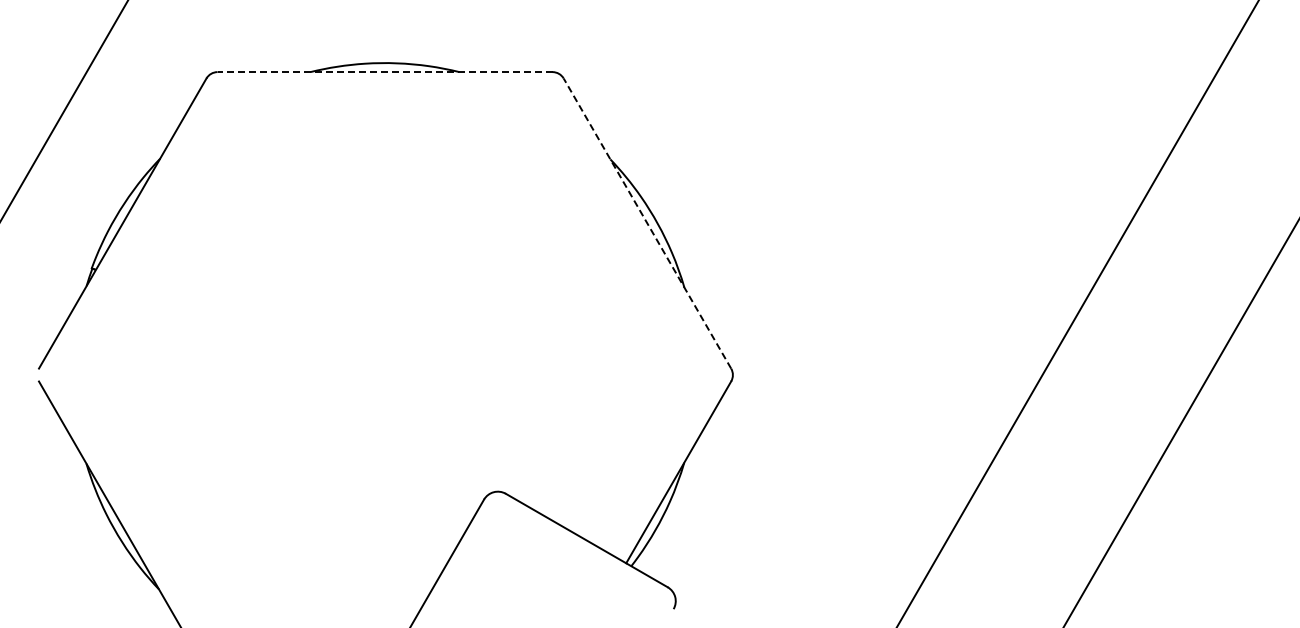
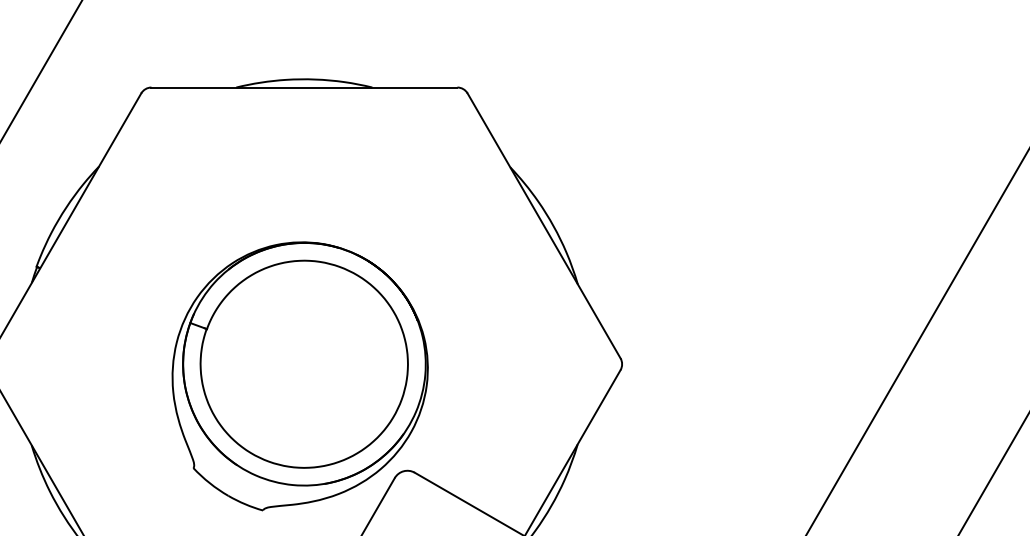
line: (384, 72) -> (303, 87), dashed -> solid
line: (647, 223) -> (544, 225), dashed -> solid
part: (380, 387) -> (300, 375), added

